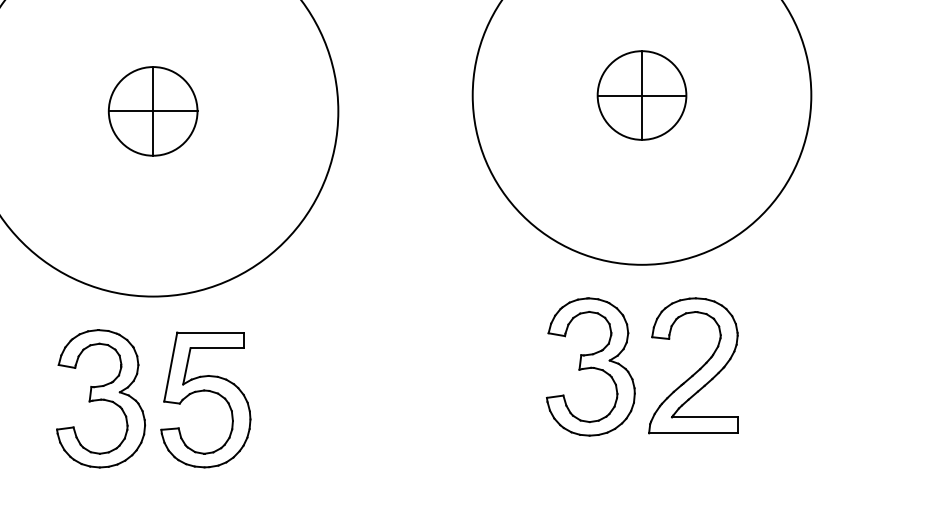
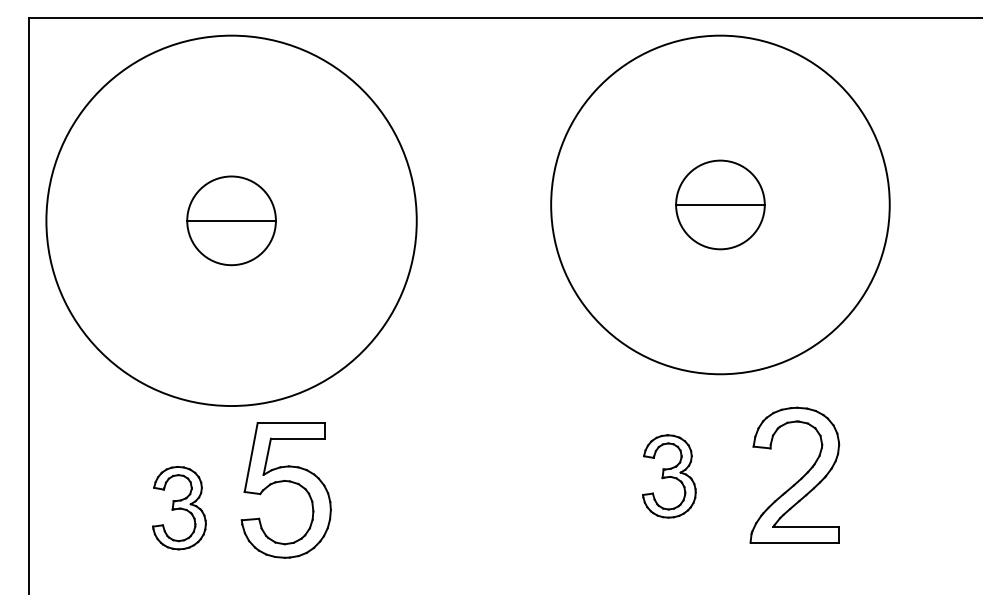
line: (642, 95) -> (720, 204), removed
line: (153, 111) -> (231, 220), removed
part: (591, 367) -> (669, 476), size x0.6
part: (696, 371) -> (797, 480), moved
part: (207, 392) -> (287, 482), moved
part: (101, 398) -> (179, 507), size x0.6

